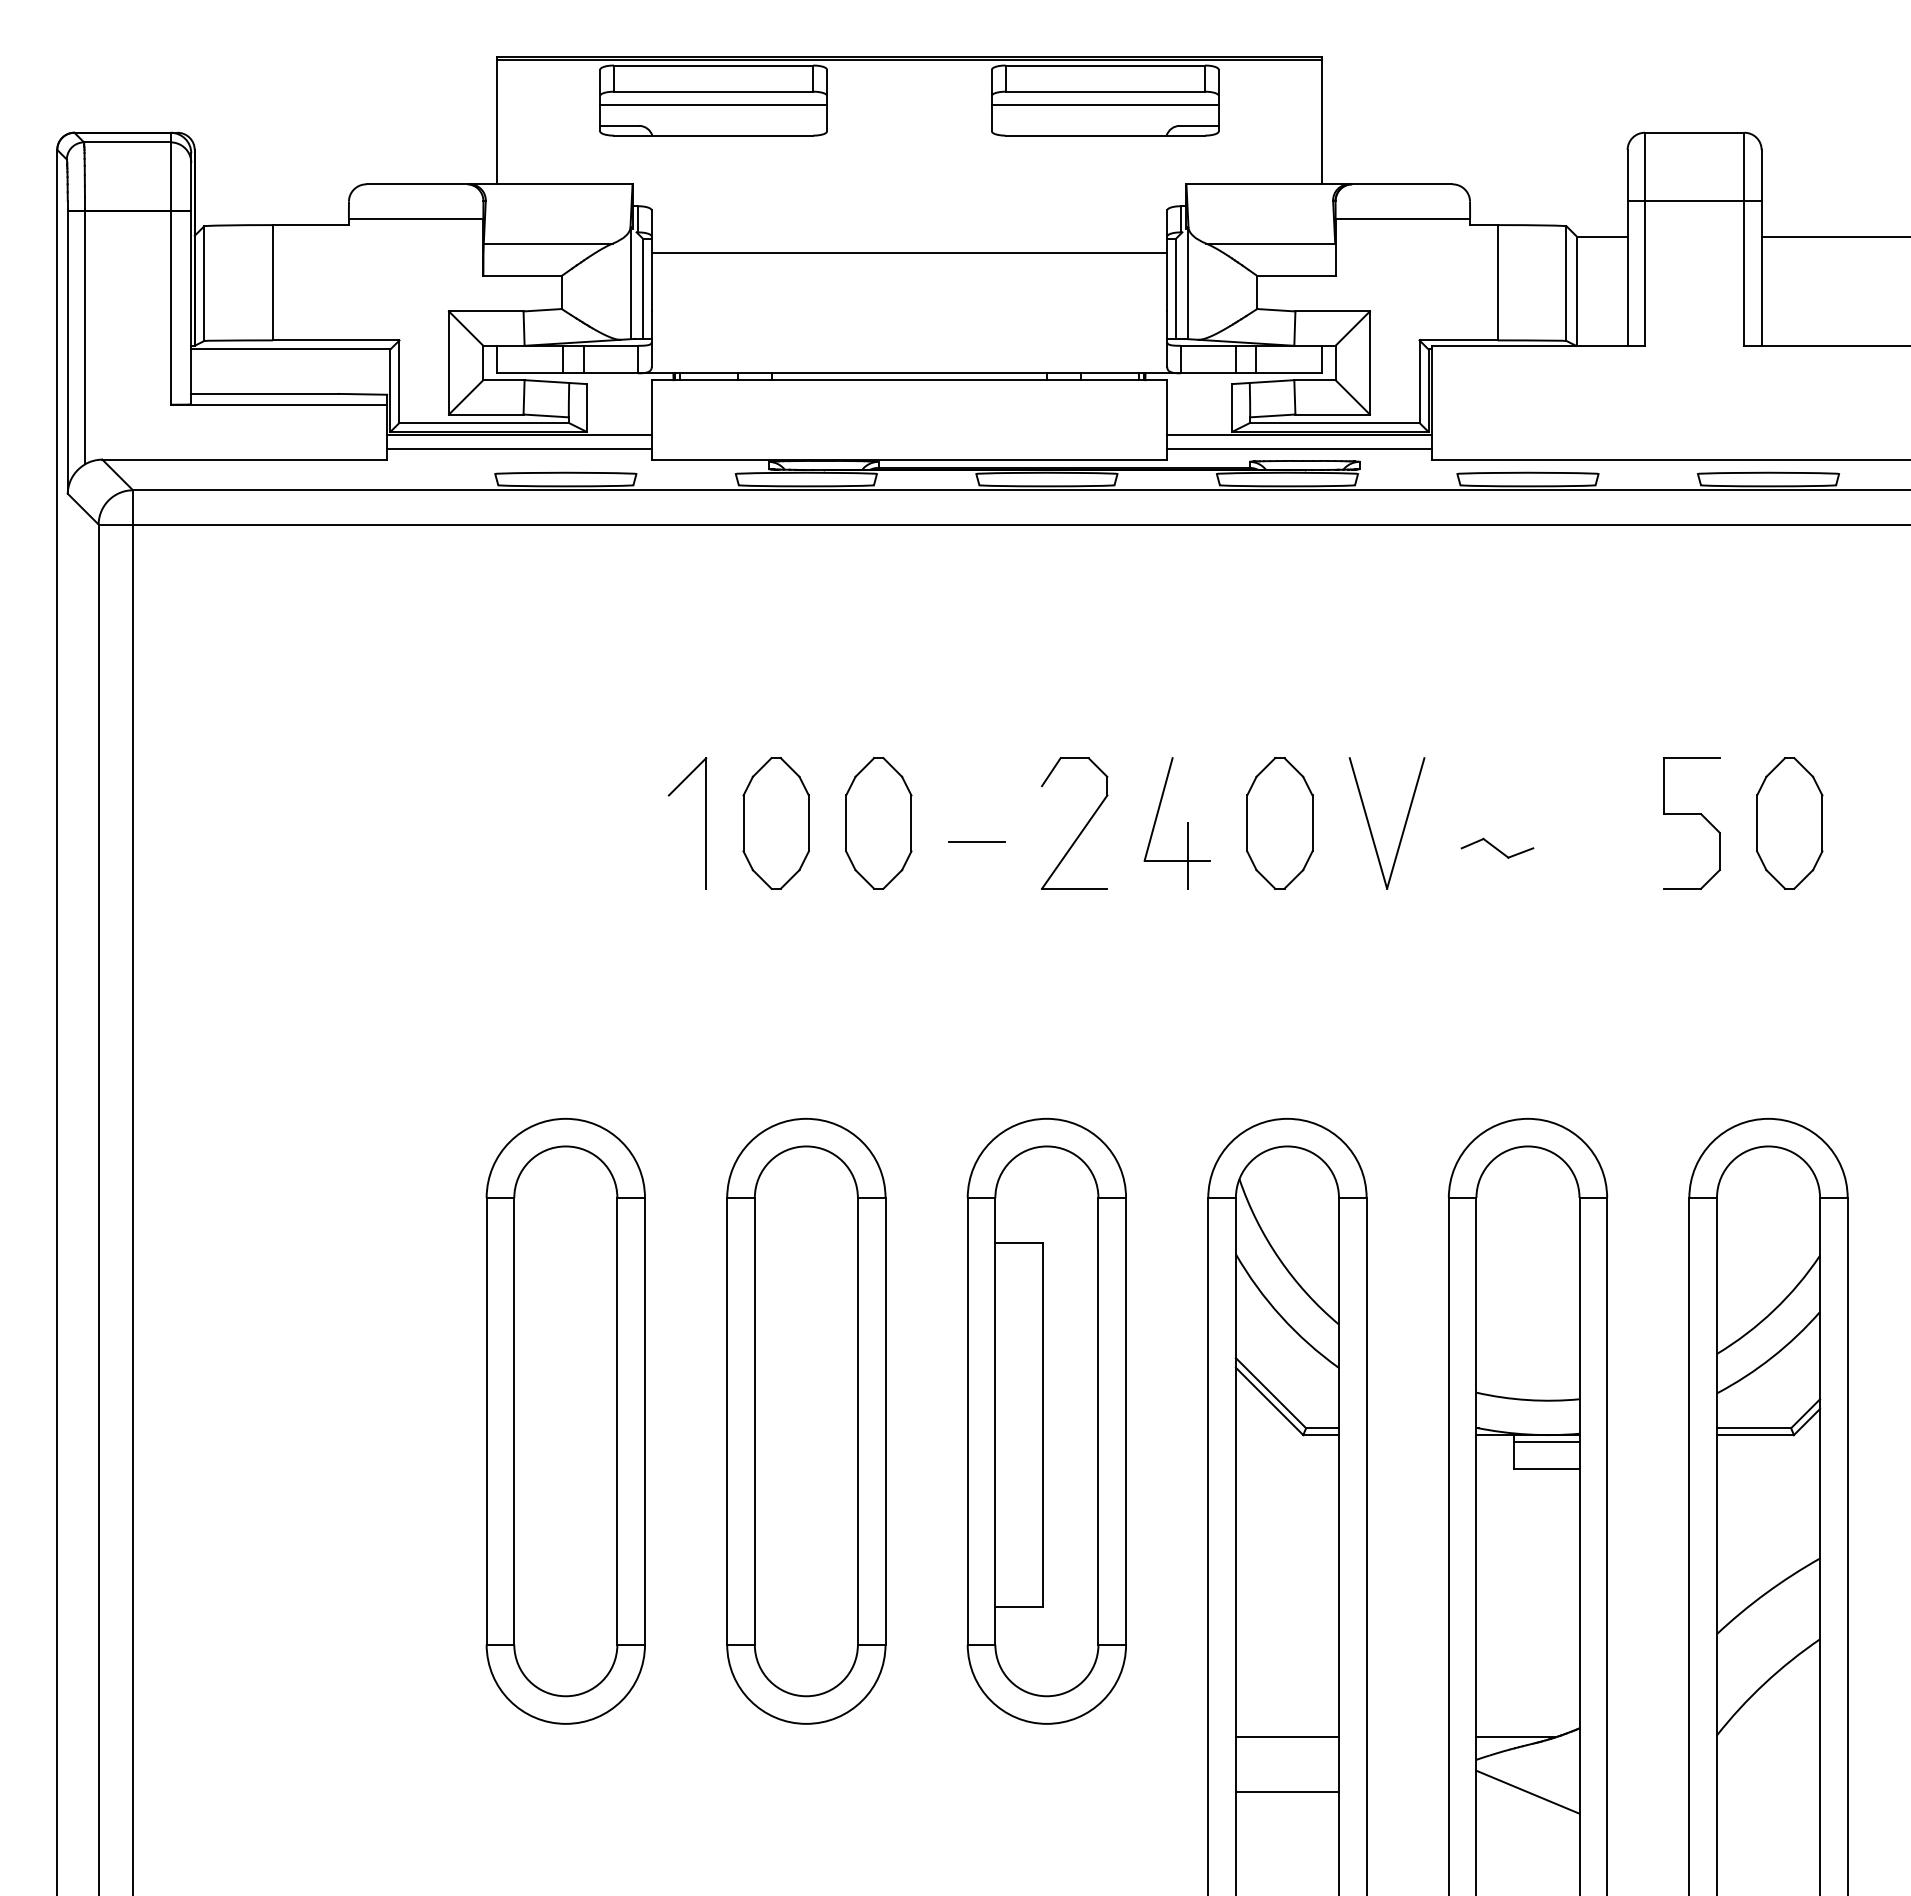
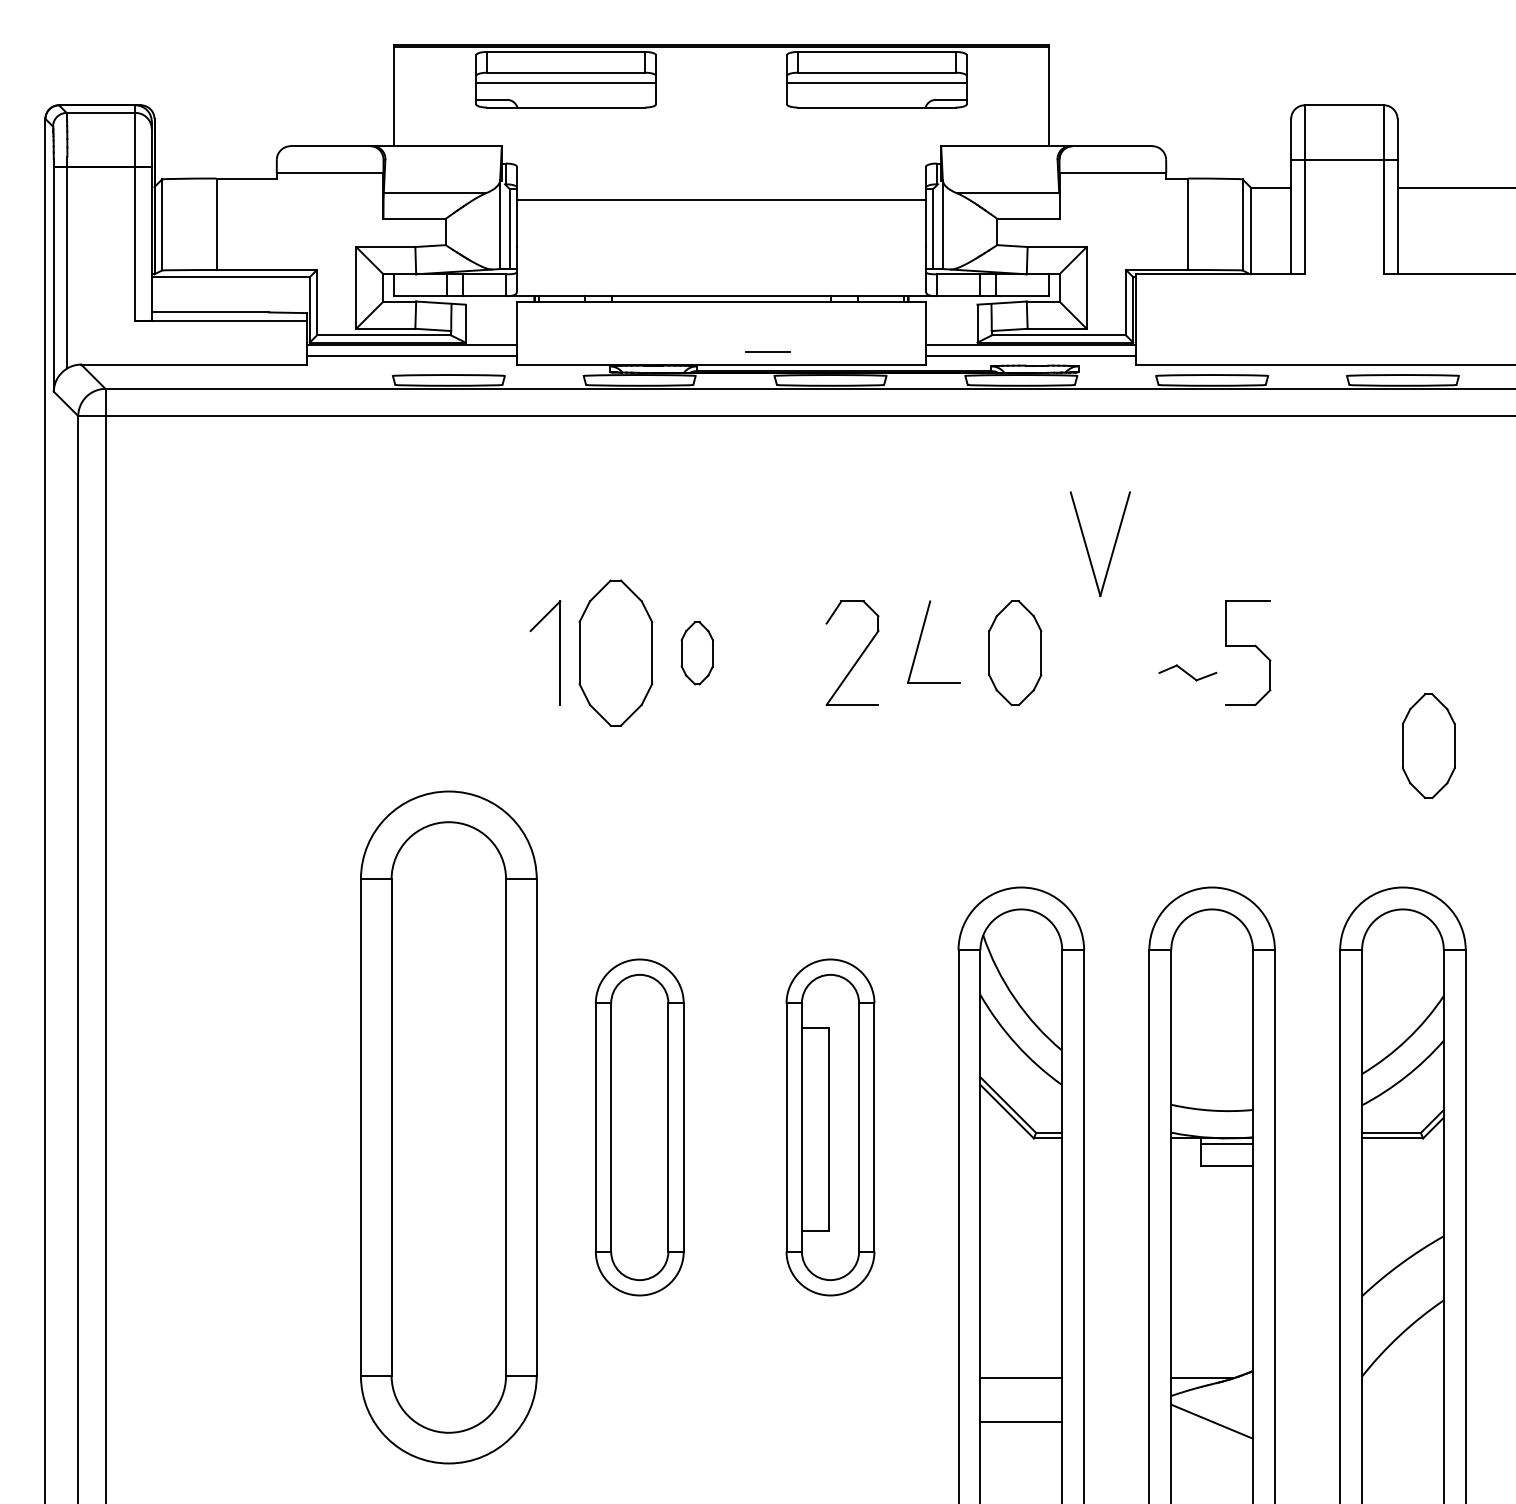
part: (1692, 815) -> (1248, 646), moved
part: (775, 823) -> (615, 653), size x1.4
part: (879, 823) -> (697, 653), size x0.6
part: (1789, 823) -> (1428, 746), moved
part: (1370, 826) -> (1087, 546), moved
line: (976, 841) -> (767, 351), moved
line: (1188, 855) -> (942, 678), removed
part: (565, 1421) -> (448, 1127), size x1.4
part: (806, 1421) -> (639, 1127), size x0.7
part: (1046, 1421) -> (830, 1127), size x0.7

